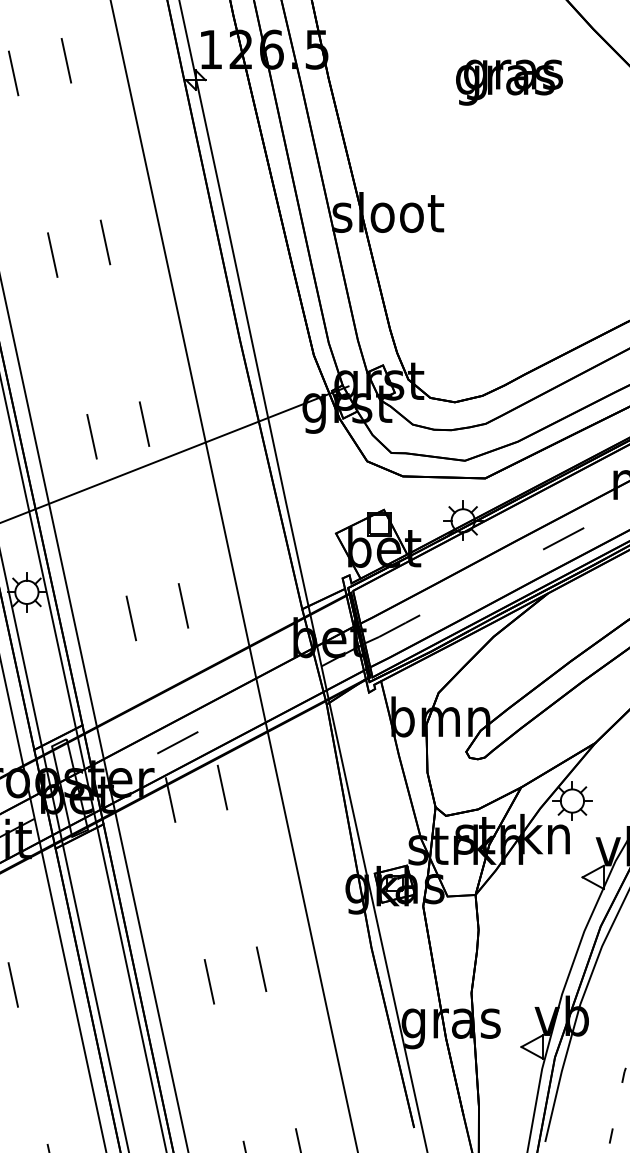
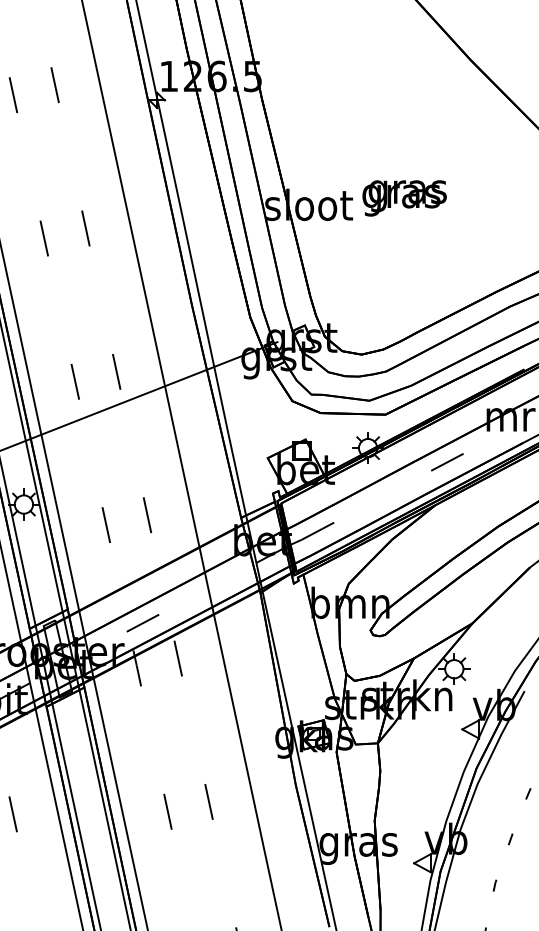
text: (509, 82) -> (404, 198), moved

